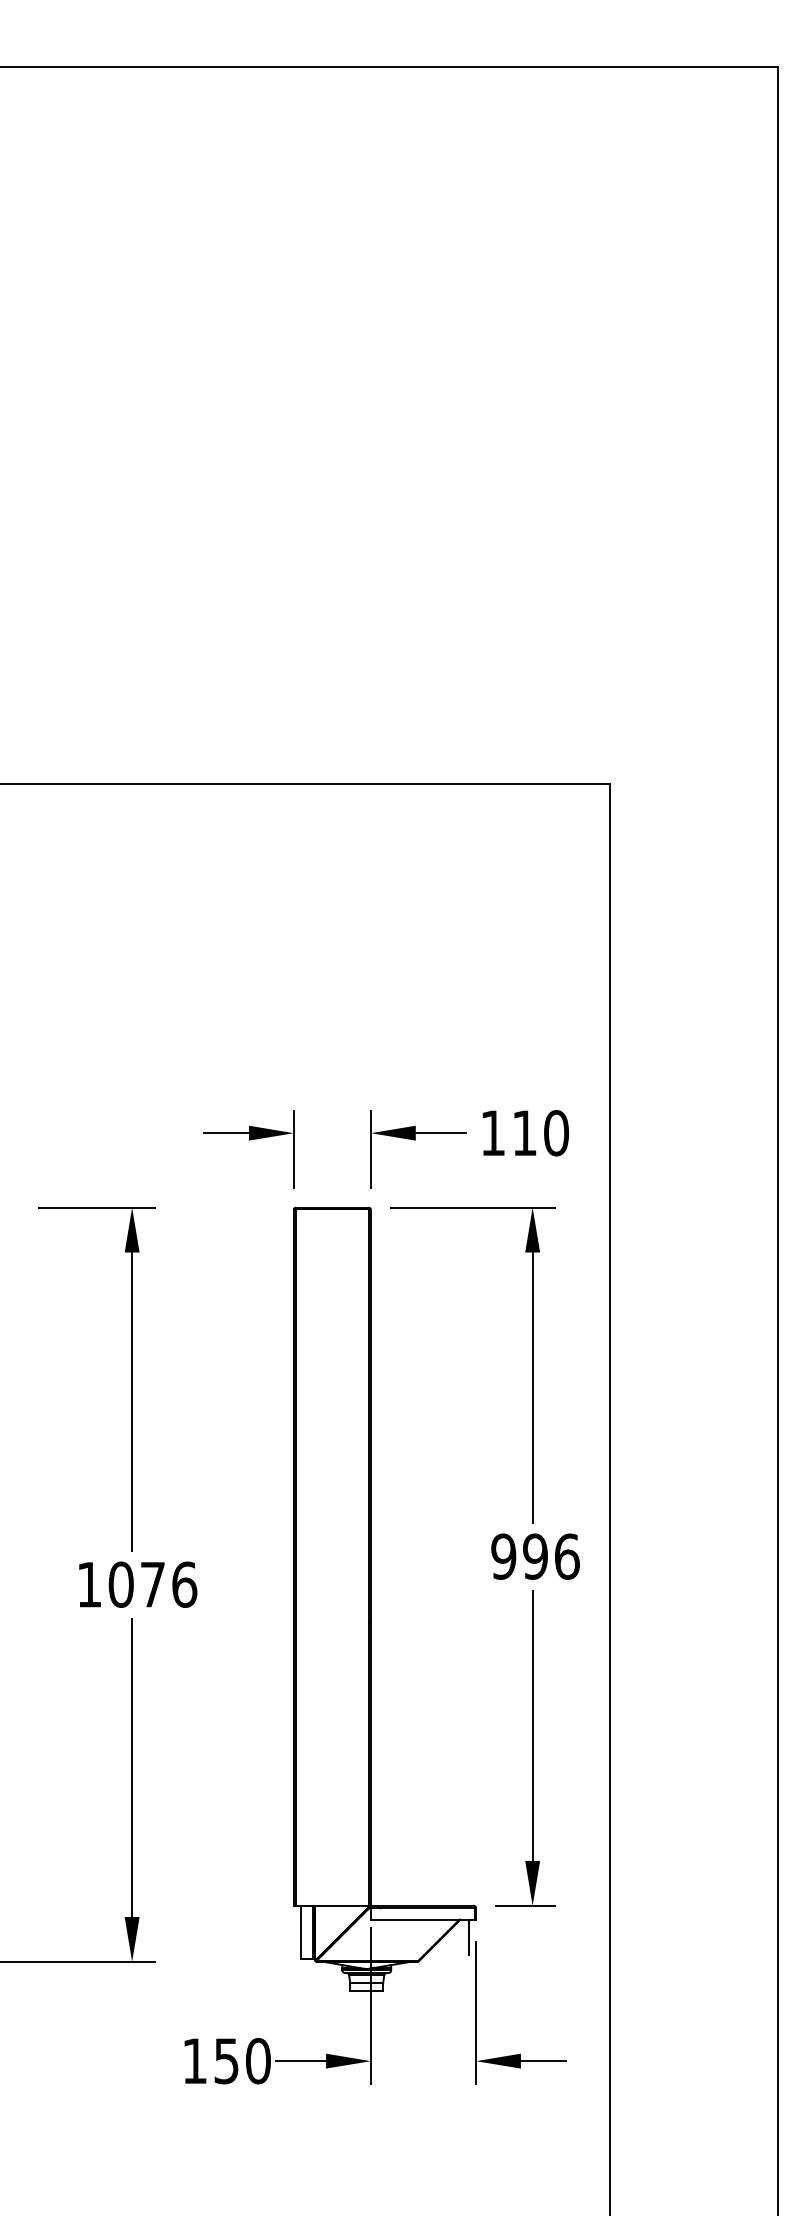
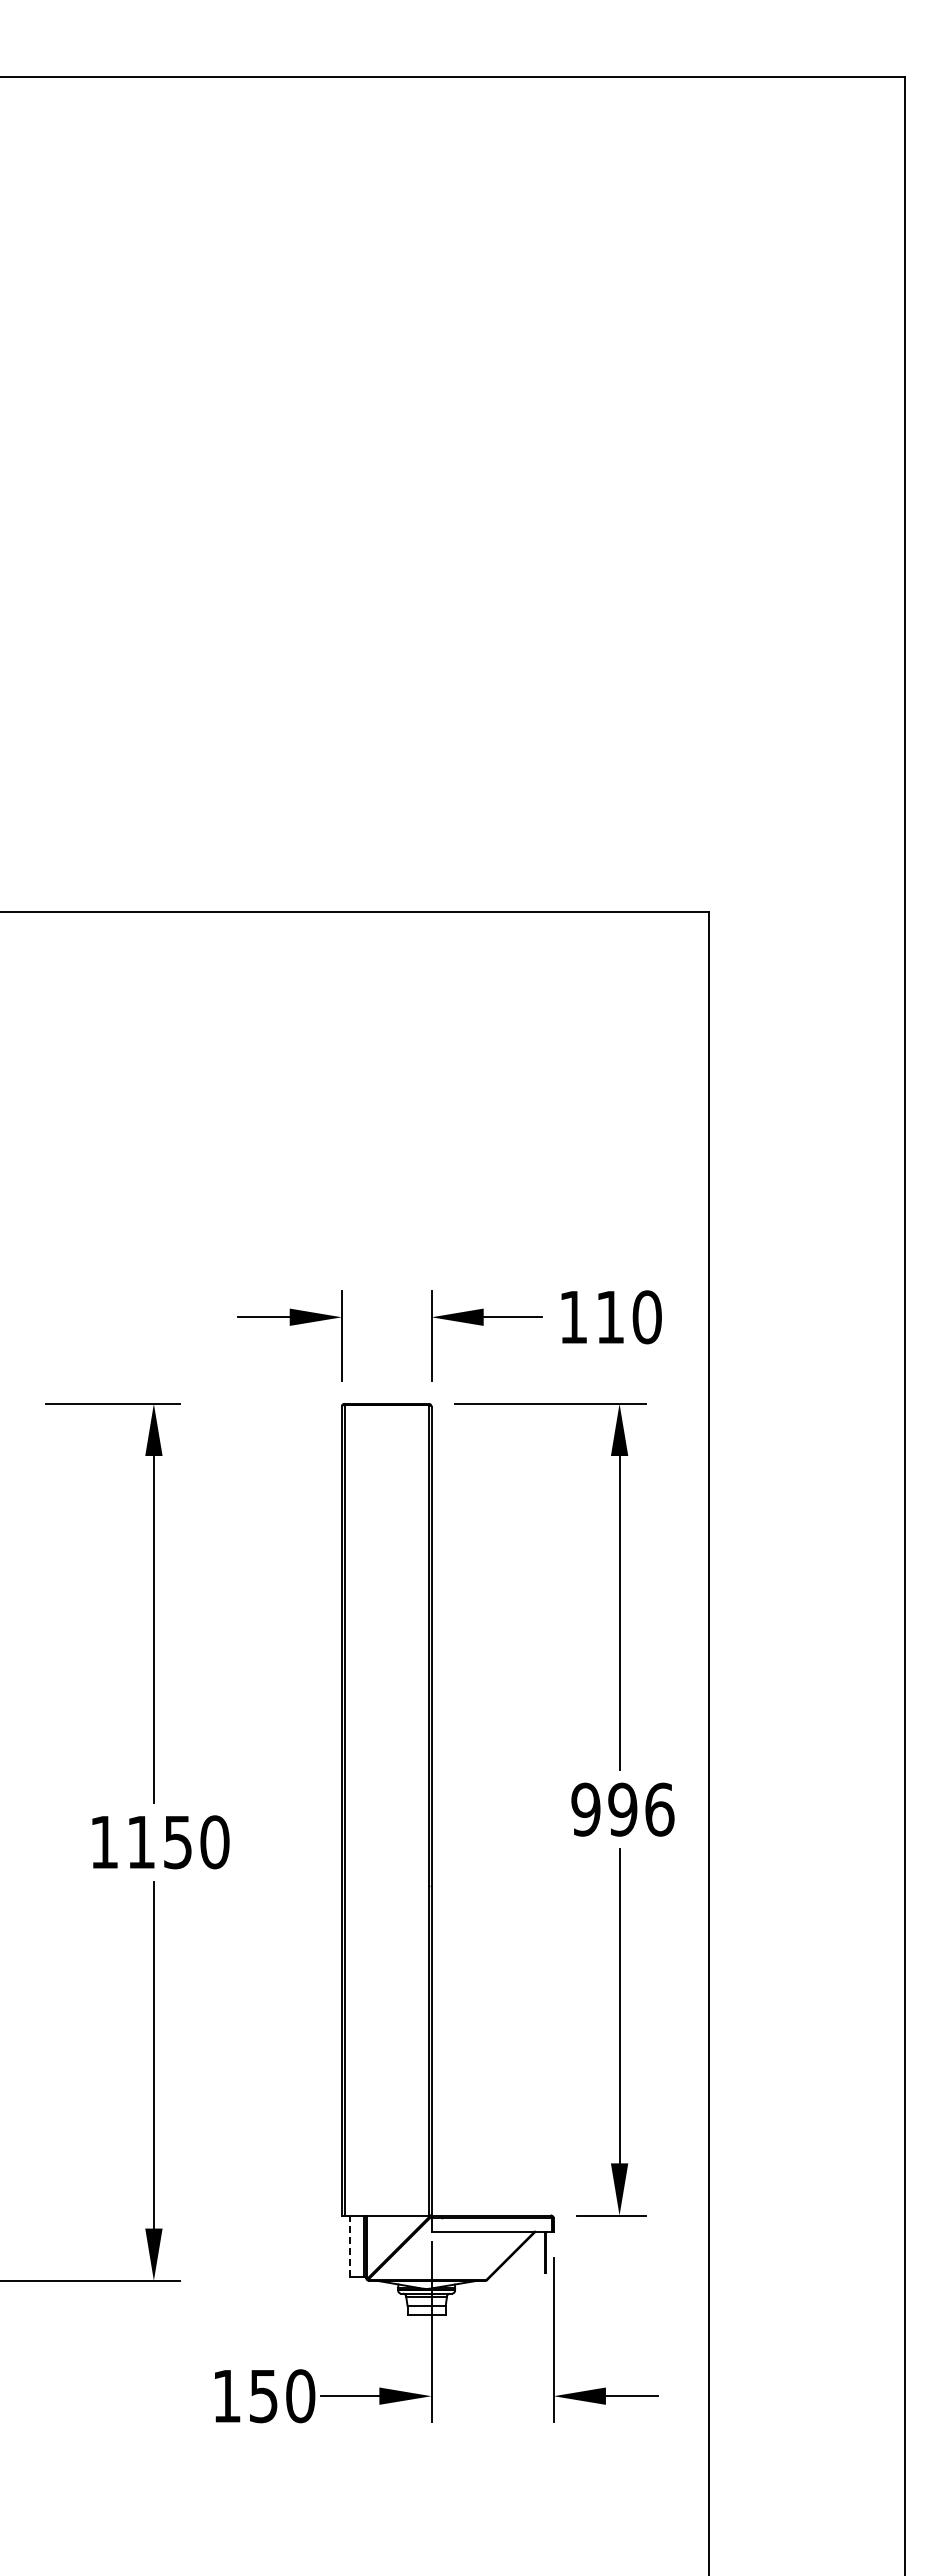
text: (152, 1584) -> (177, 1842), 1076 -> 1150
line: (301, 1932) -> (350, 2246), solid -> dashed

